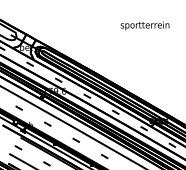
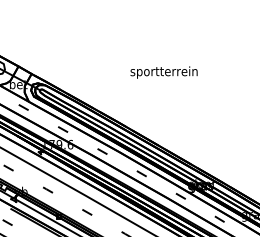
text: (144, 25) -> (163, 72), moved

